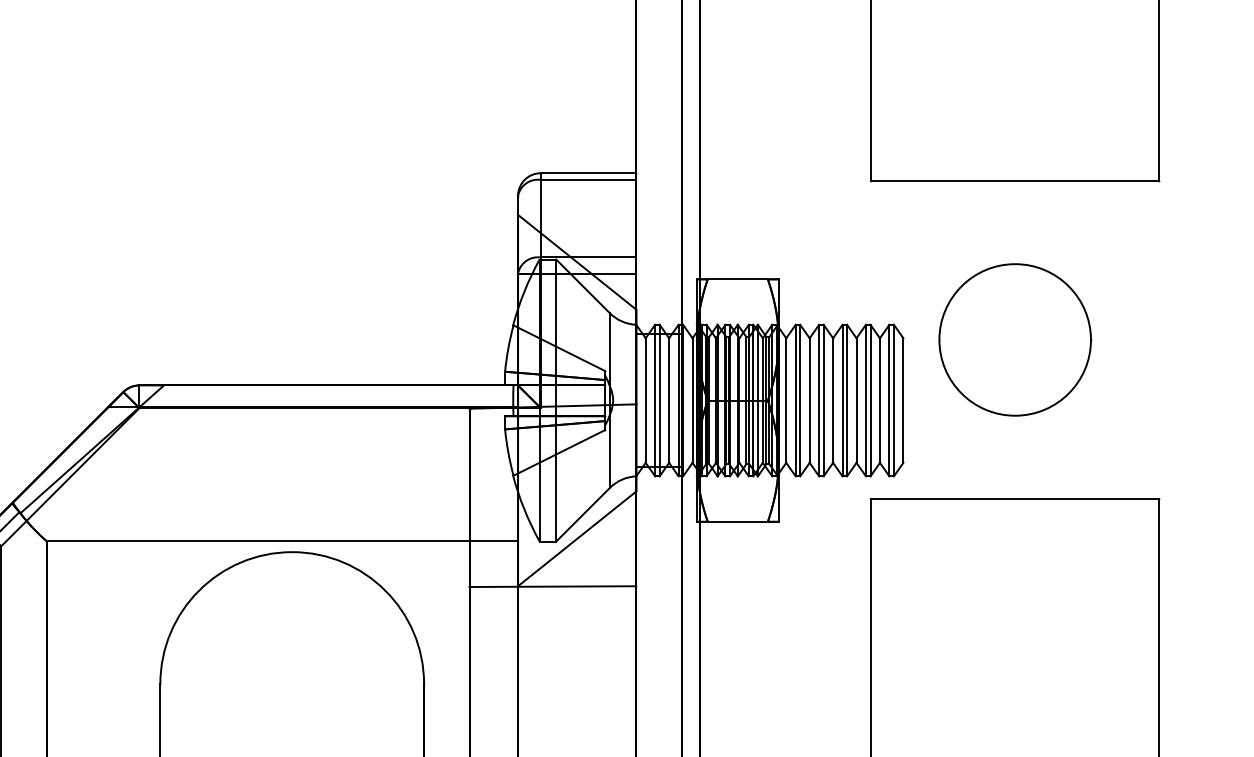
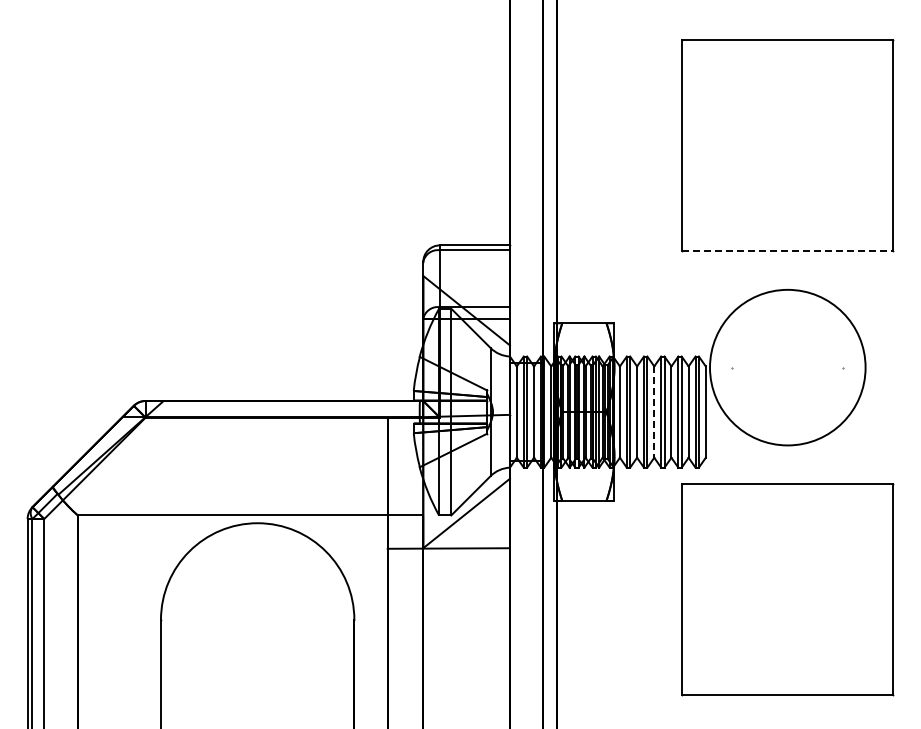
line: (1014, 180) -> (787, 250), solid -> dashed
circle: (1014, 339) -> (787, 367), size x1.4
line: (833, 401) -> (654, 412), solid -> dashed

